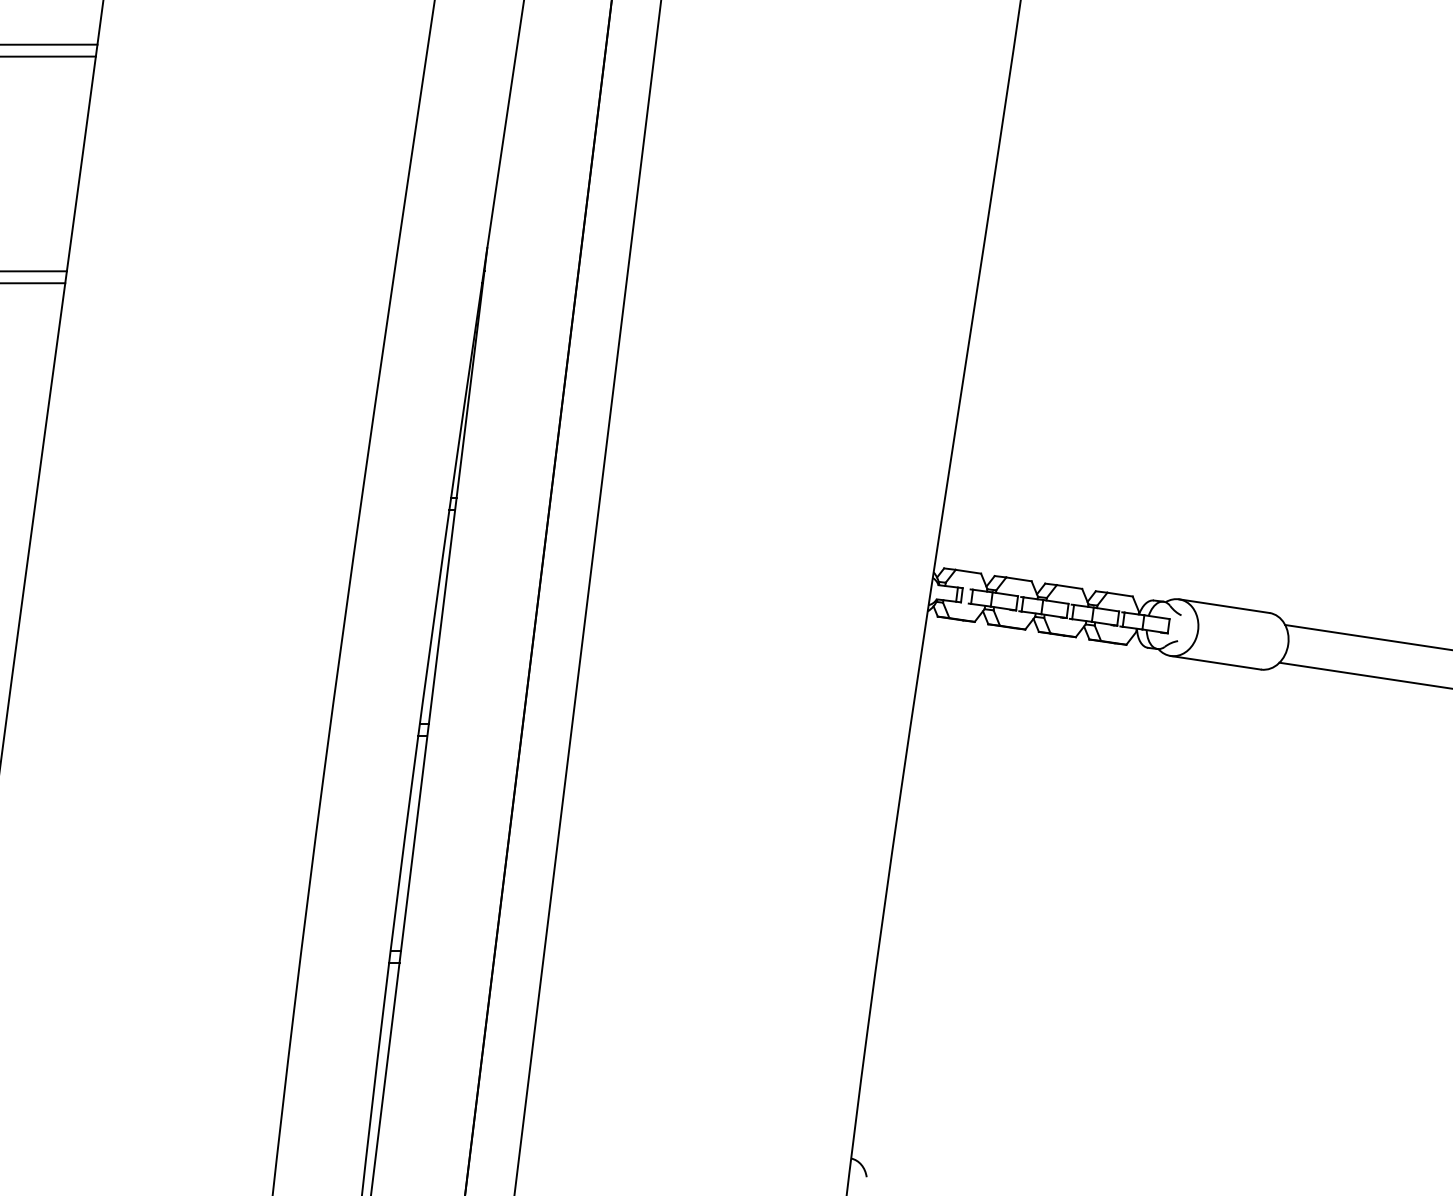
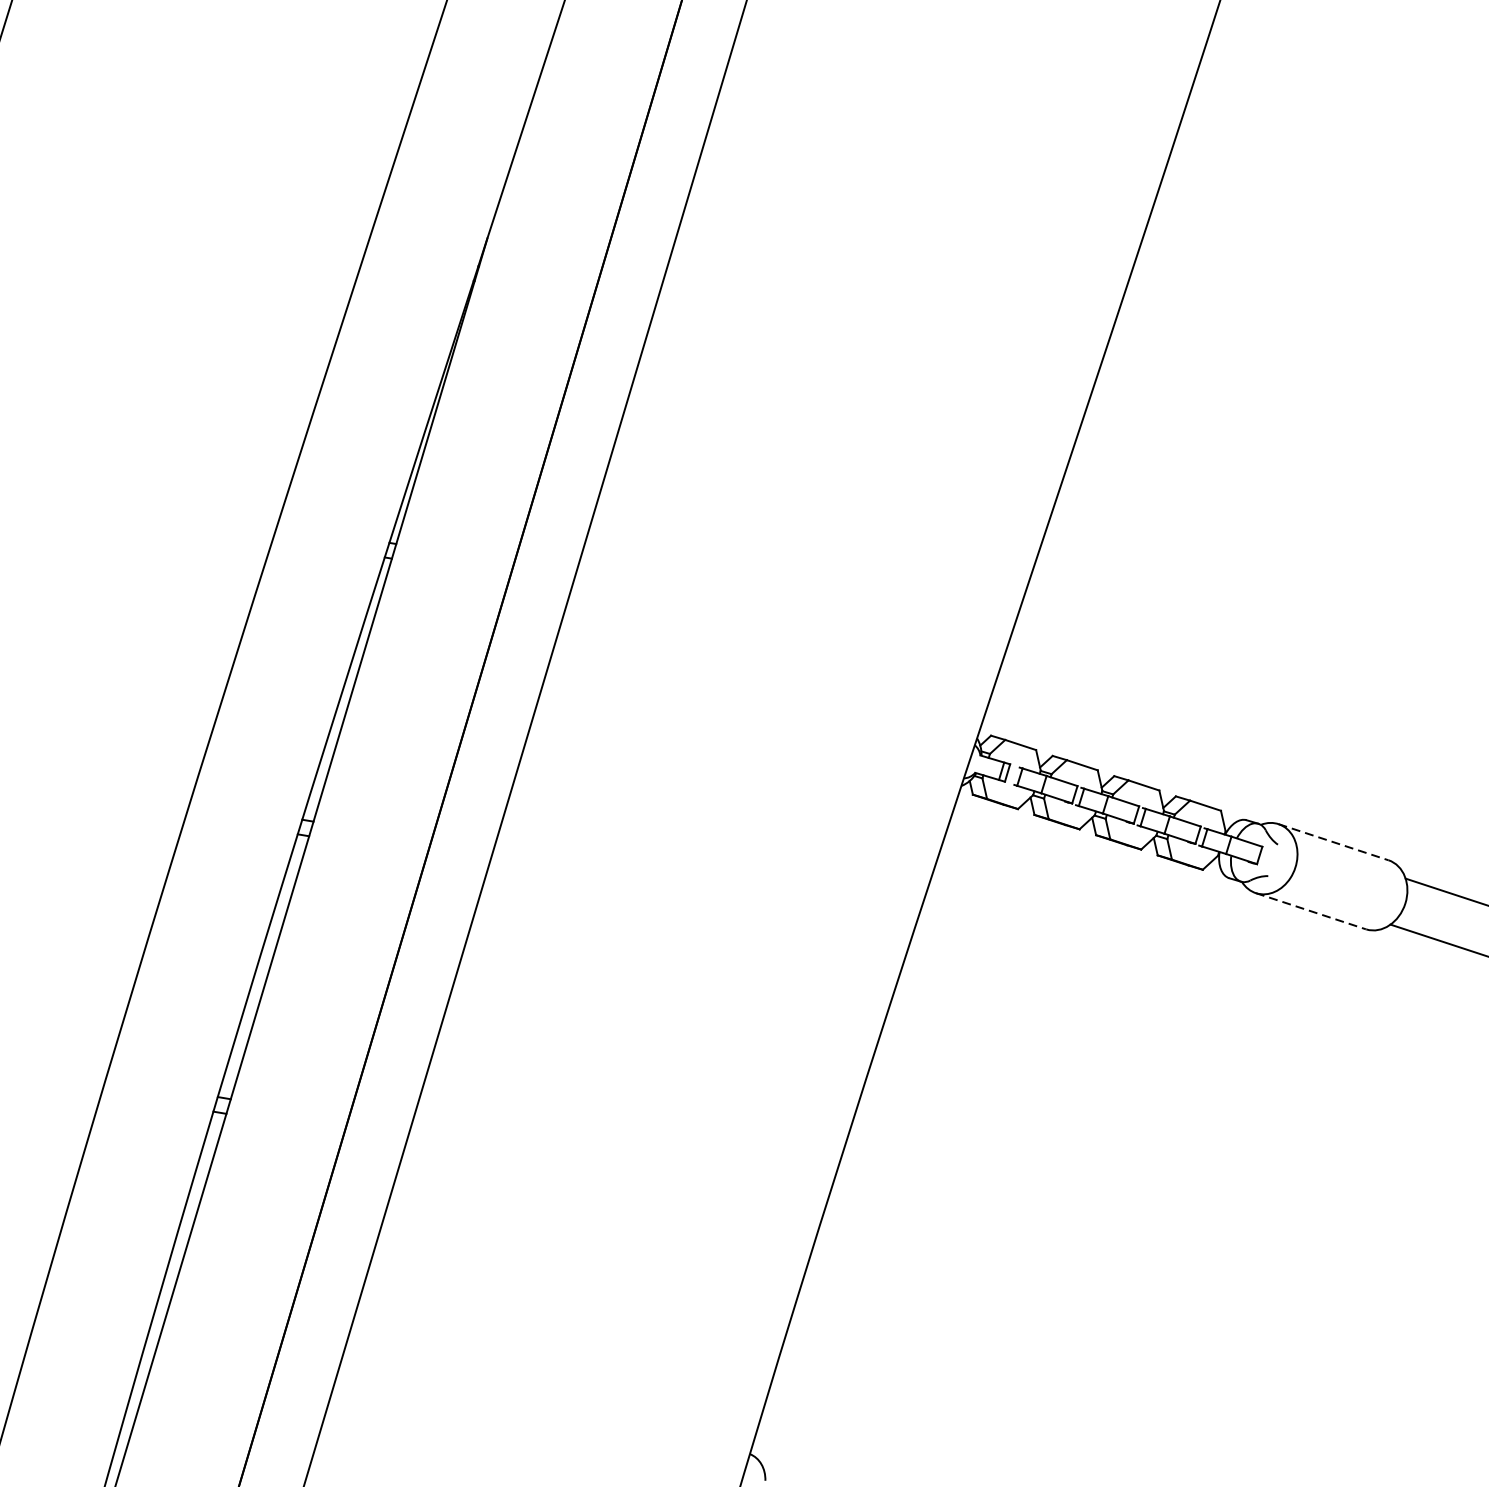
line: (1224, 606) -> (1333, 842), solid -> dashed
line: (1215, 662) -> (1310, 910), solid -> dashed

